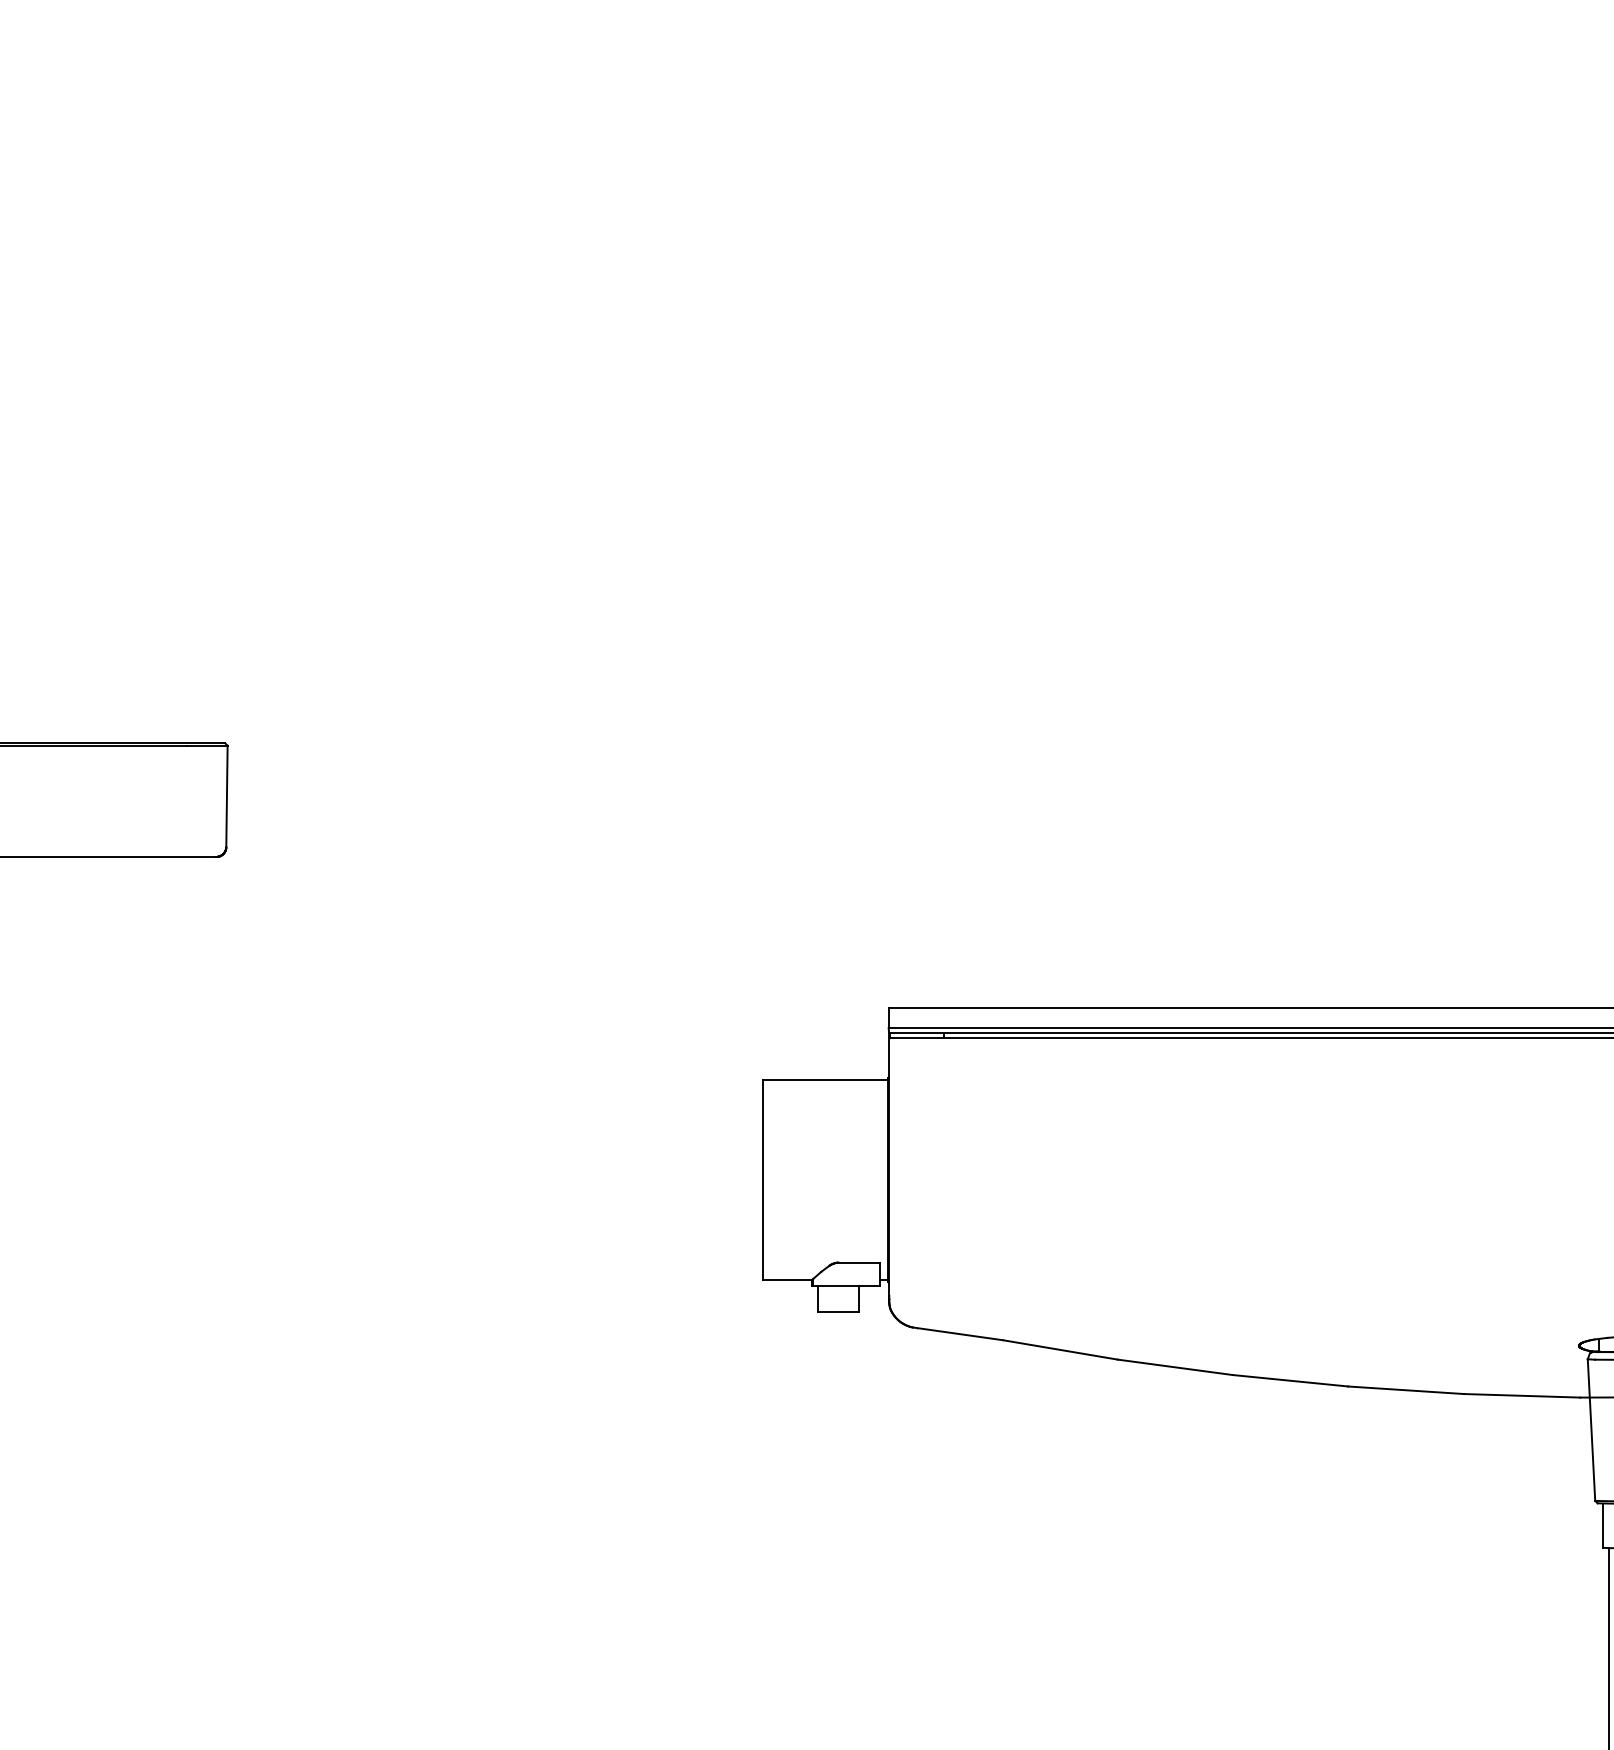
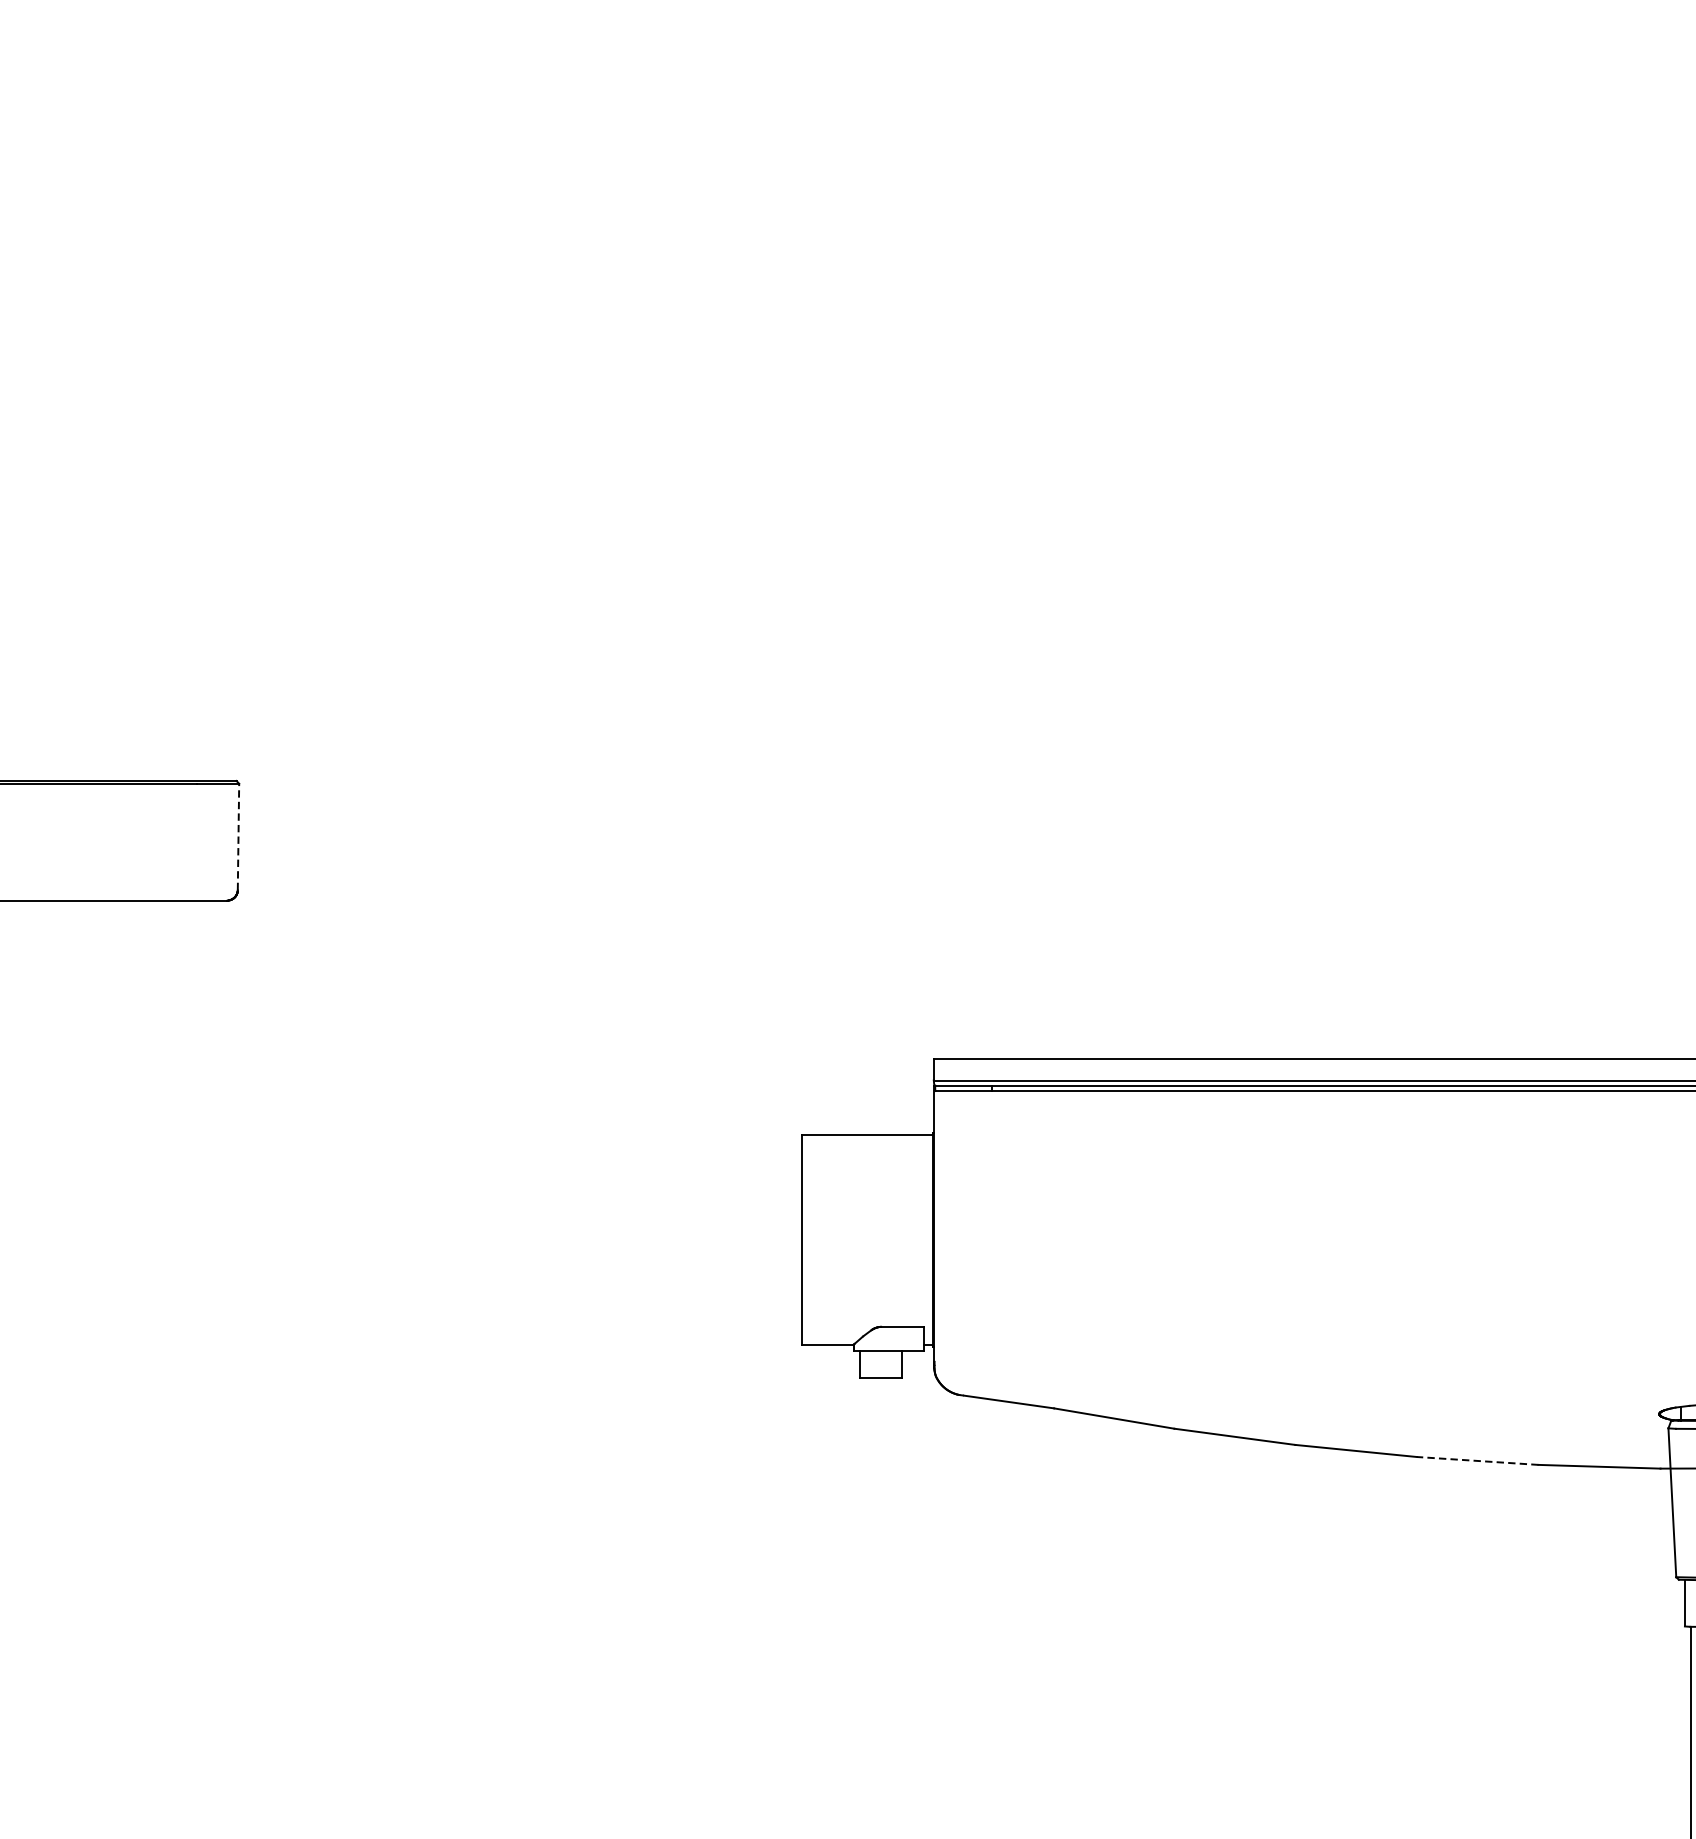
line: (226, 796) -> (238, 837), solid -> dashed
line: (1405, 1390) -> (1476, 1461), solid -> dashed

